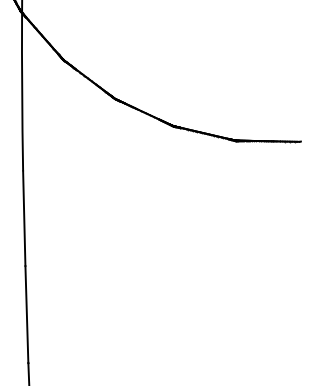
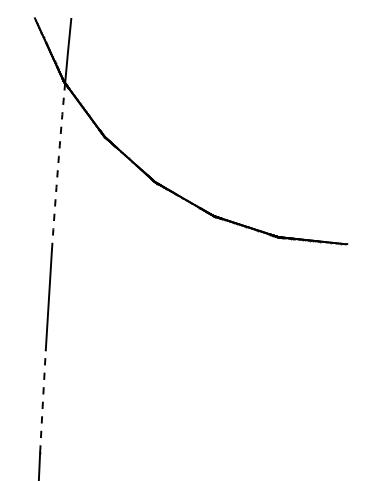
arc: (22, 91) -> (58, 166), solid -> dashed
line: (26, 313) -> (42, 400), solid -> dashed

